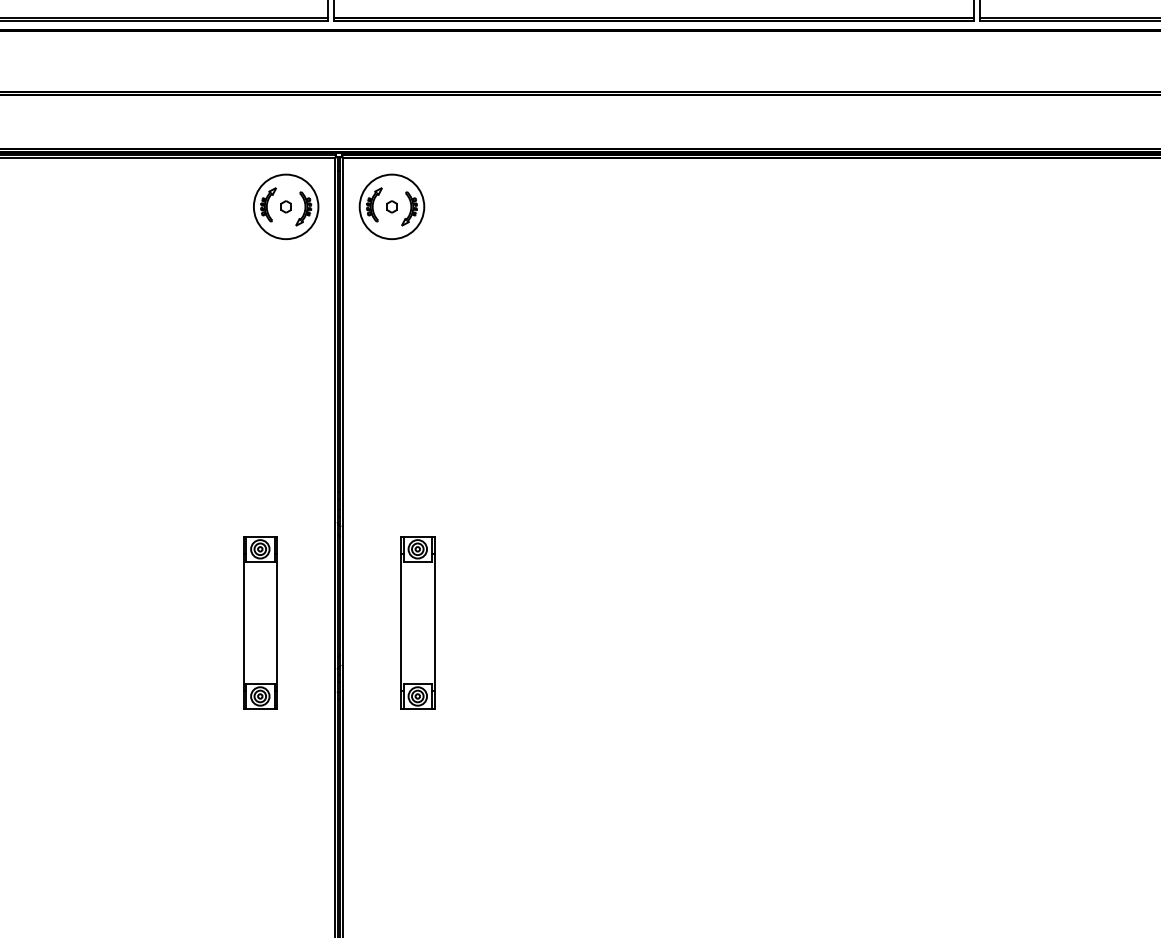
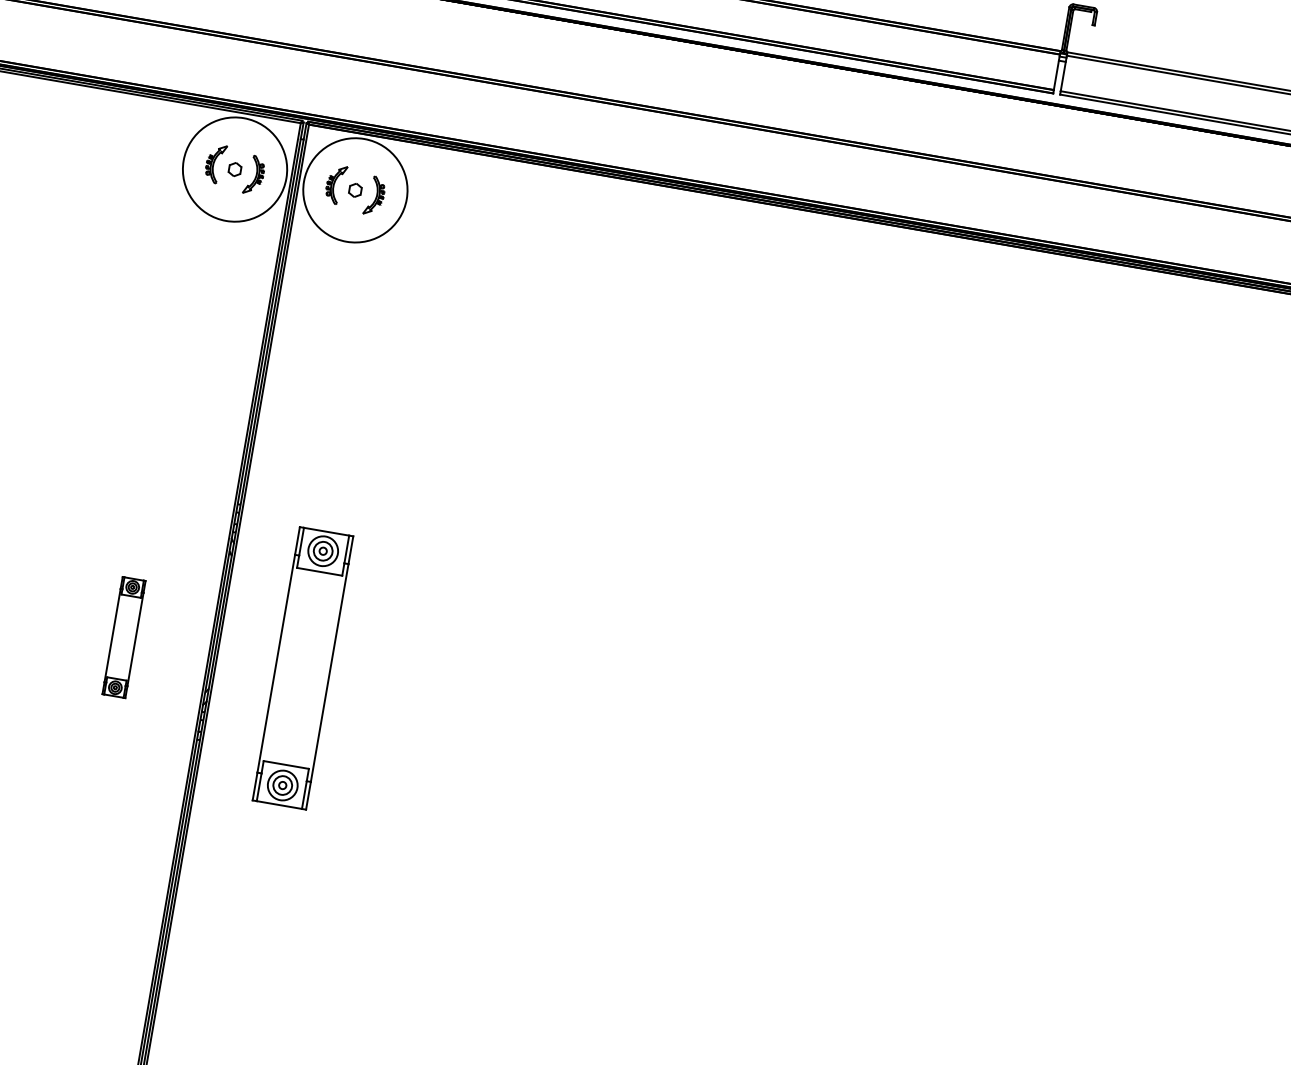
circle: (285, 206) -> (234, 168), size x1.4
circle: (391, 206) -> (354, 189), size x1.4
part: (260, 622) -> (124, 637), size x0.6
part: (417, 622) -> (302, 667), size x1.4

